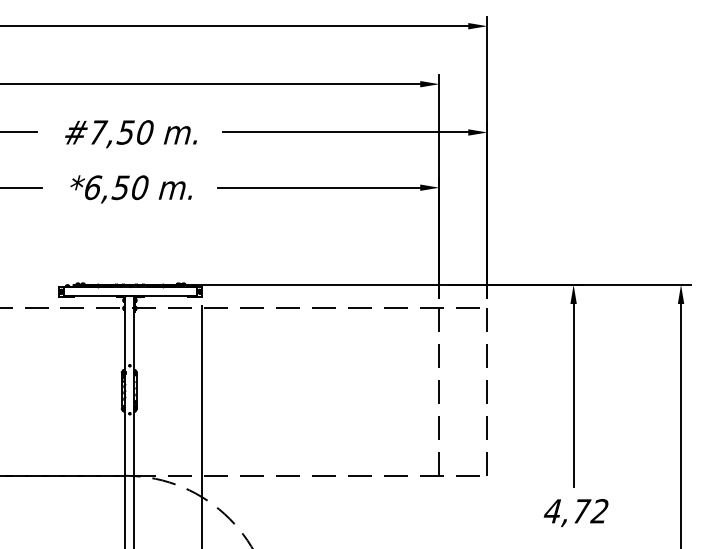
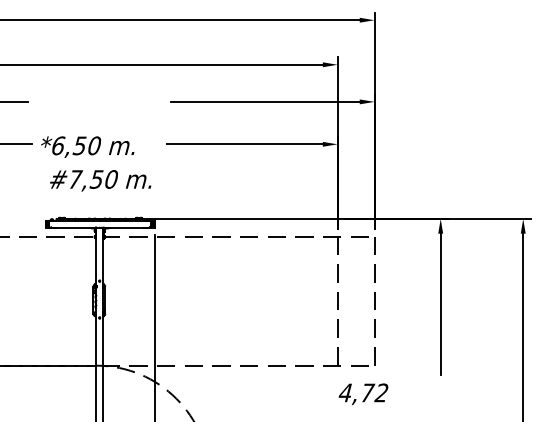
text: (130, 134) -> (100, 181), moved
text: (130, 189) -> (87, 147), moved
text: (575, 513) -> (363, 394), moved

